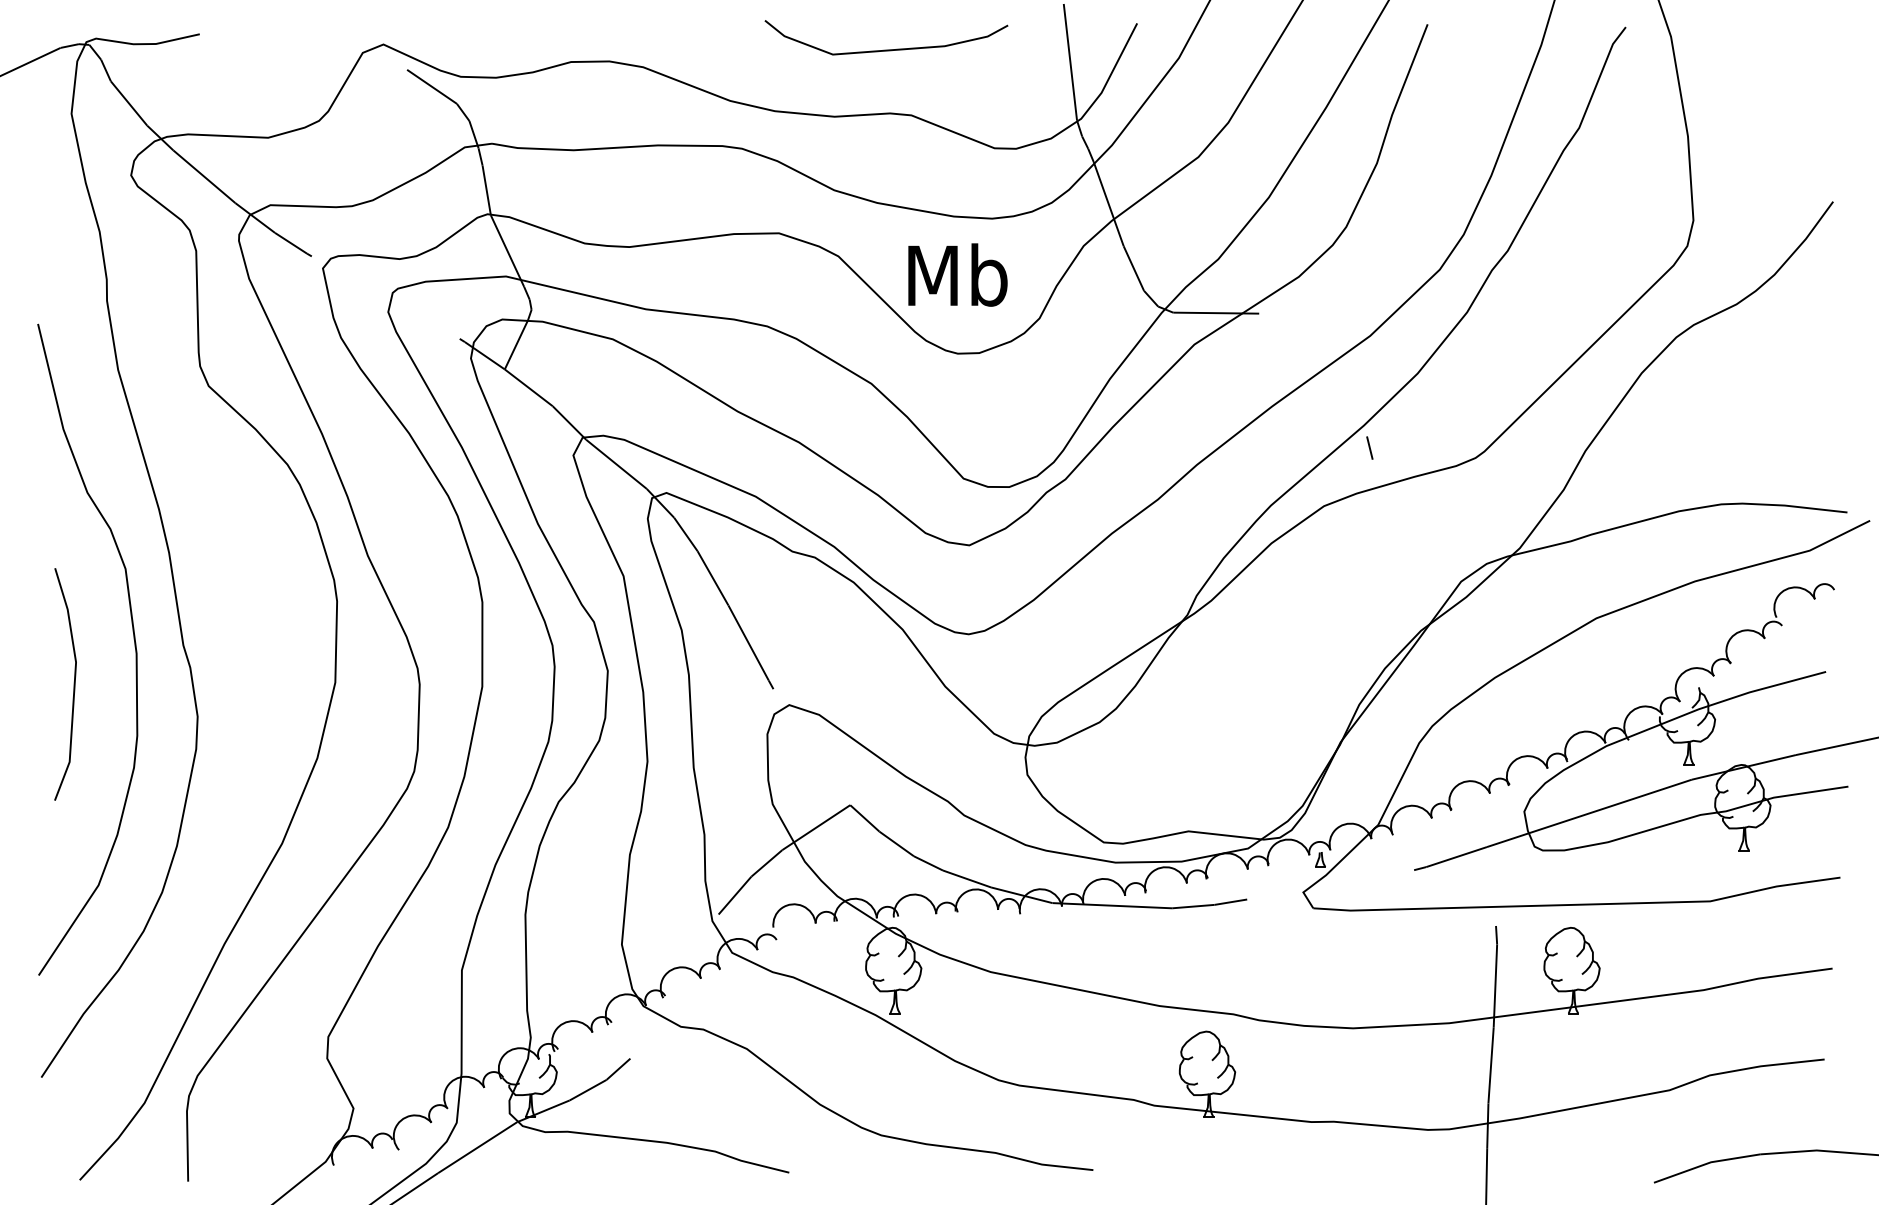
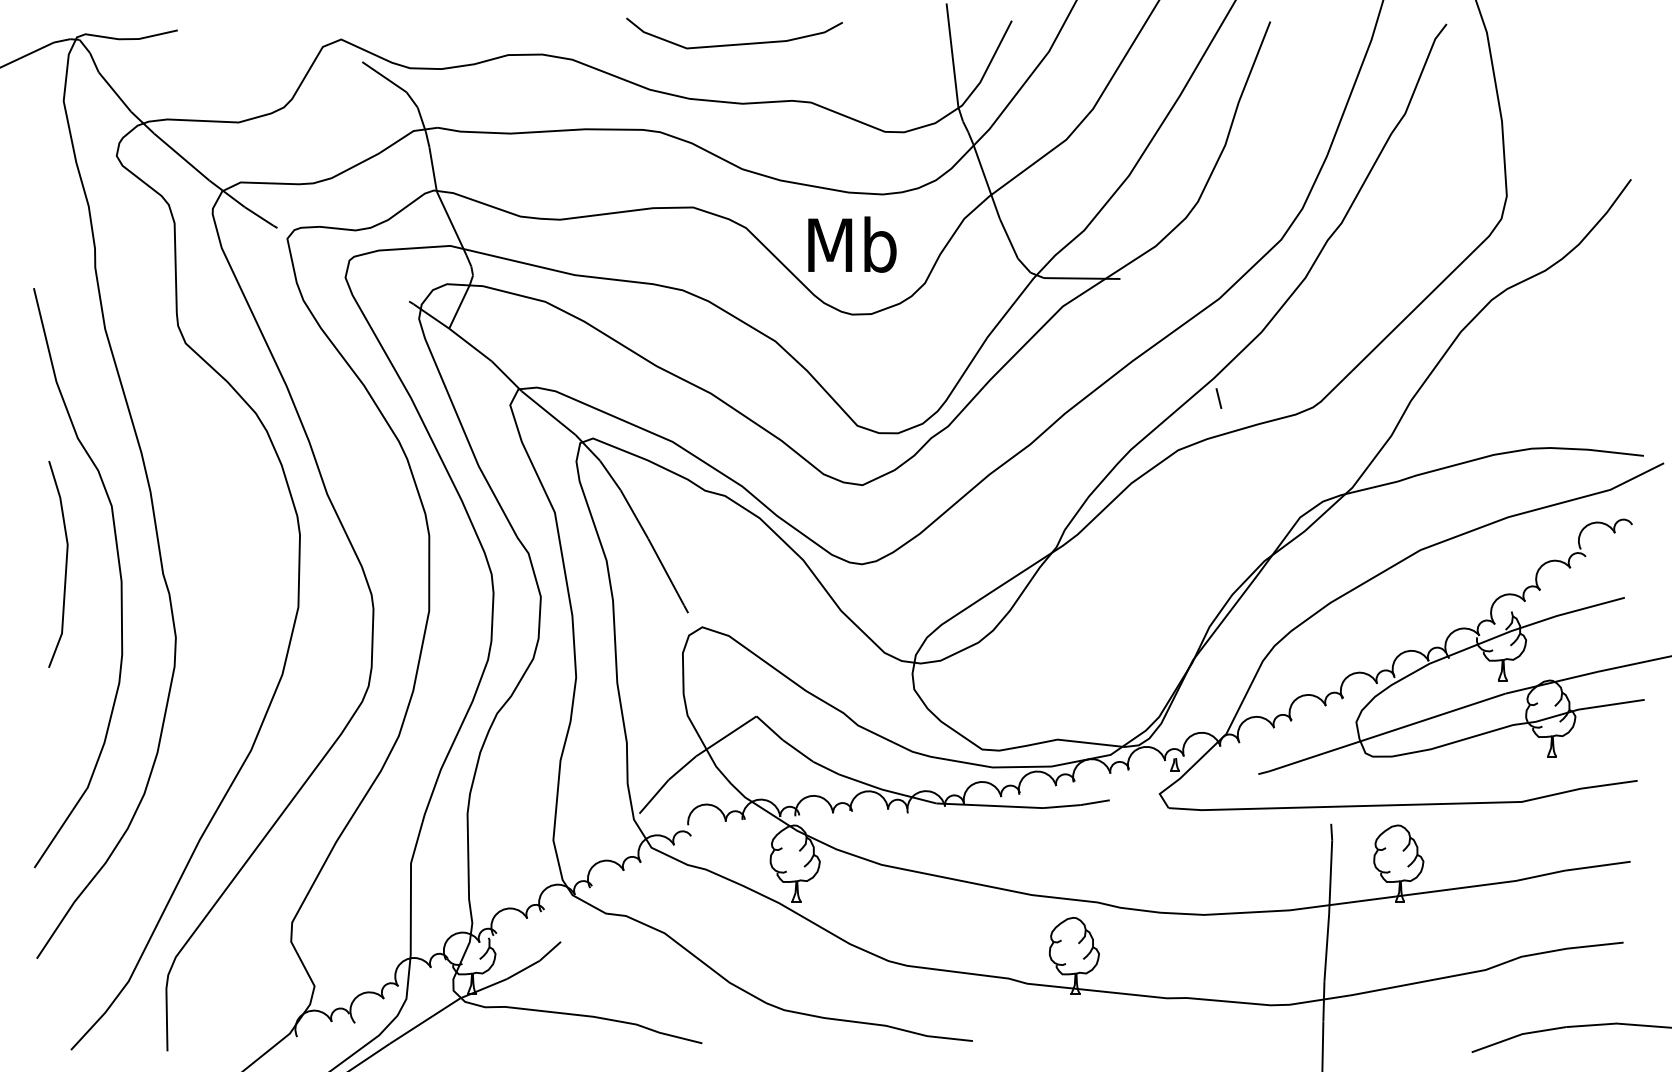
curve: (886, 49) -> (734, 43), moved
line: (73, 684) -> (65, 564), moved

